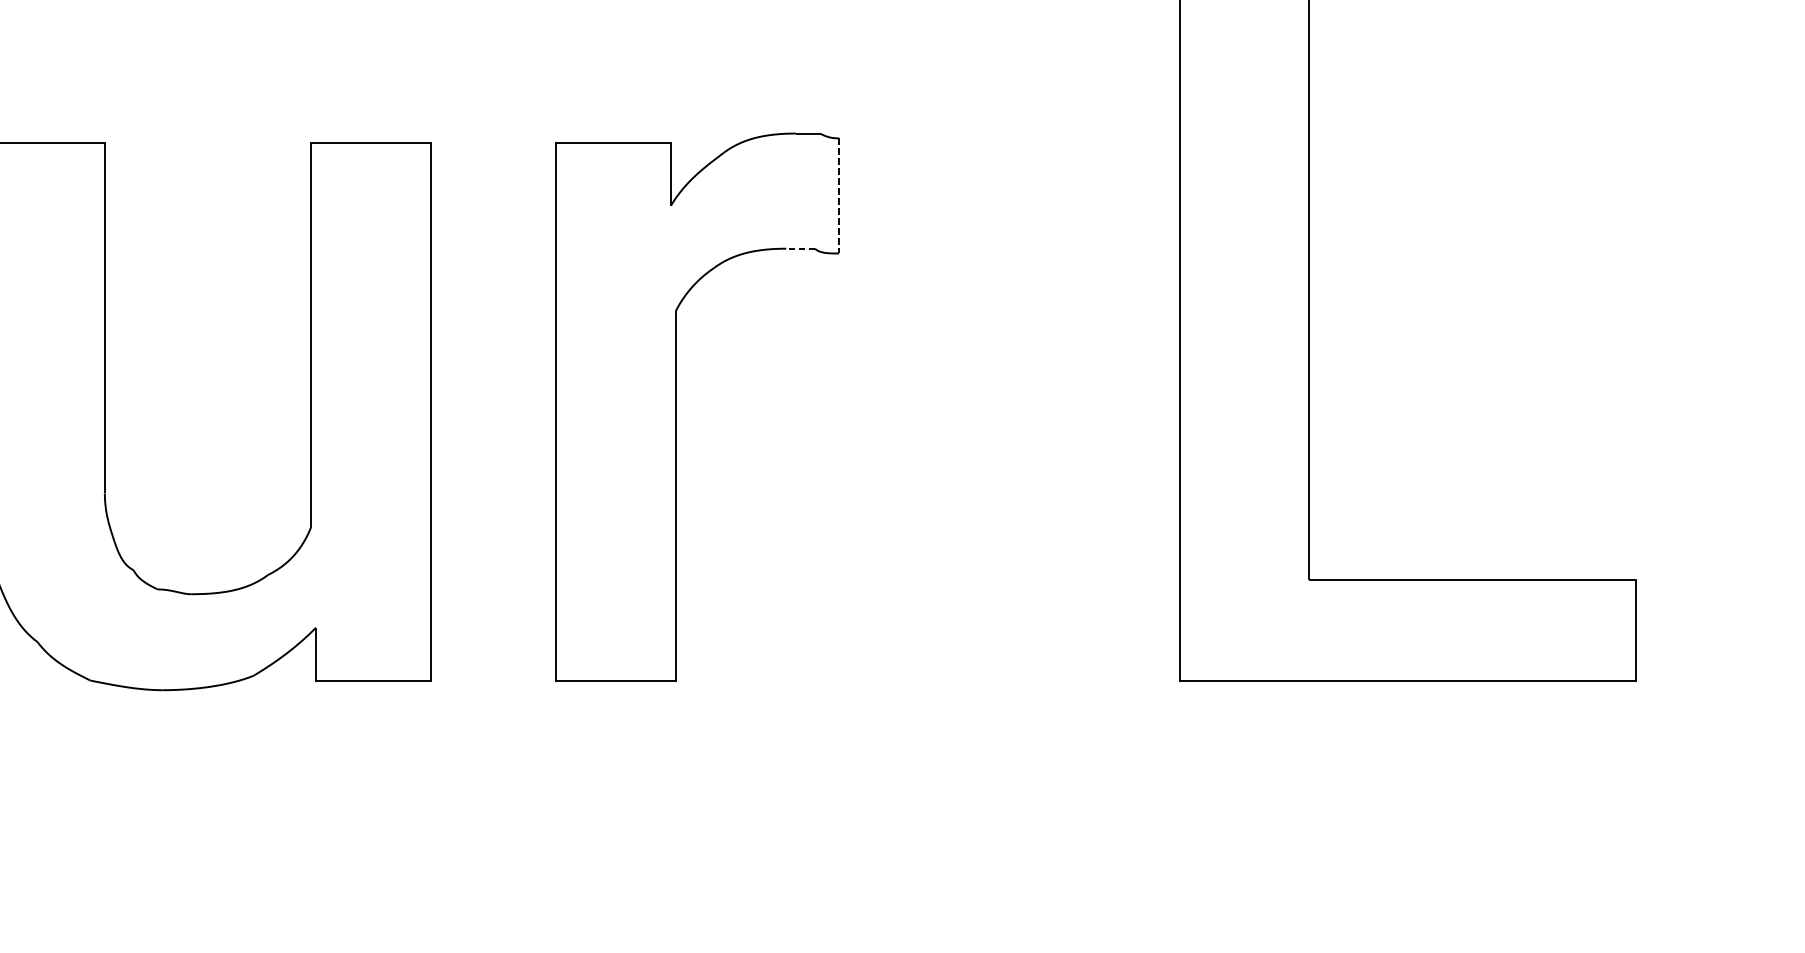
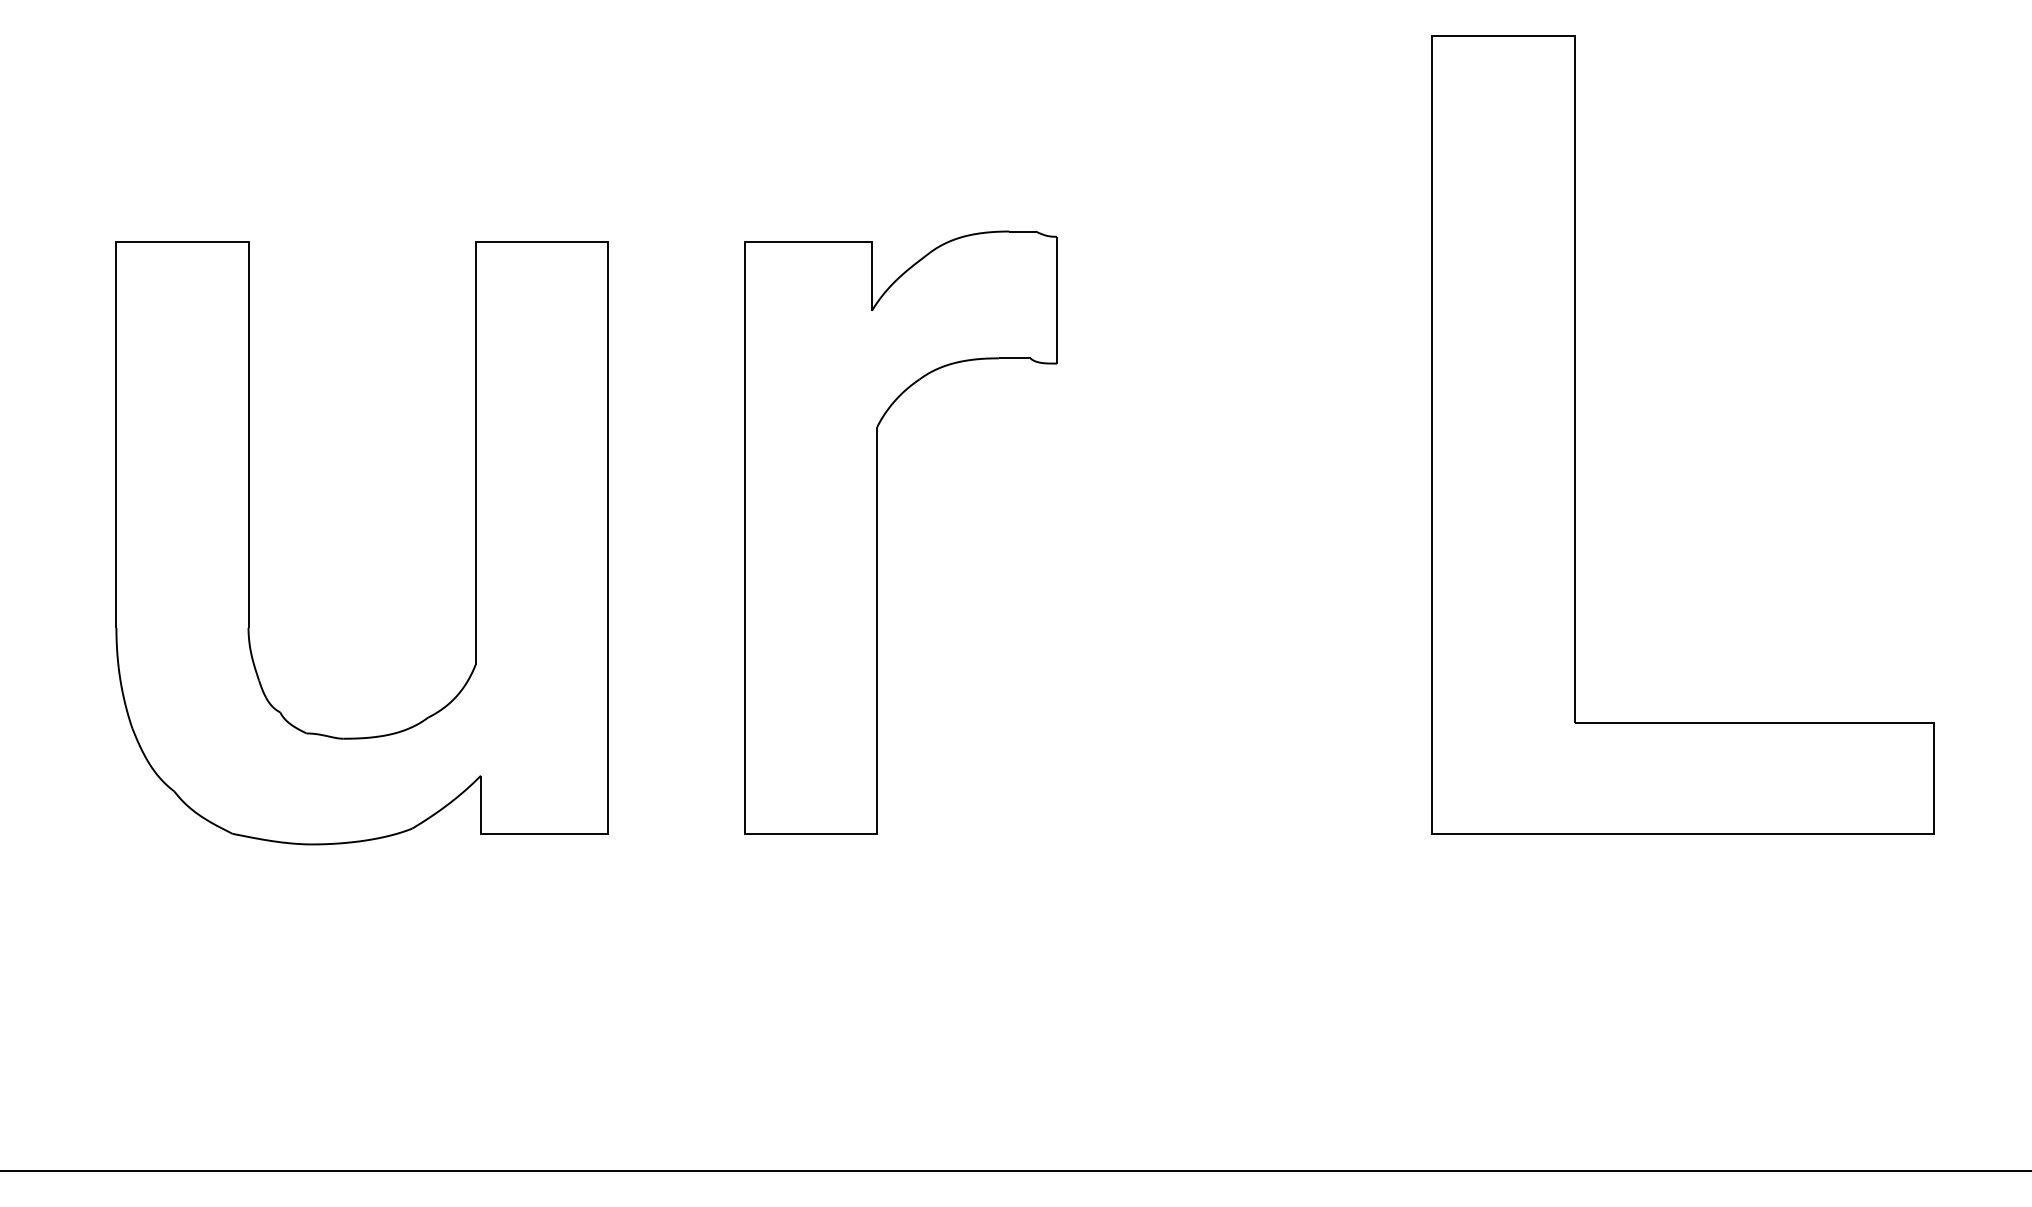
line: (838, 196) -> (1056, 300), dashed -> solid
line: (800, 248) -> (1014, 358), dashed -> solid

